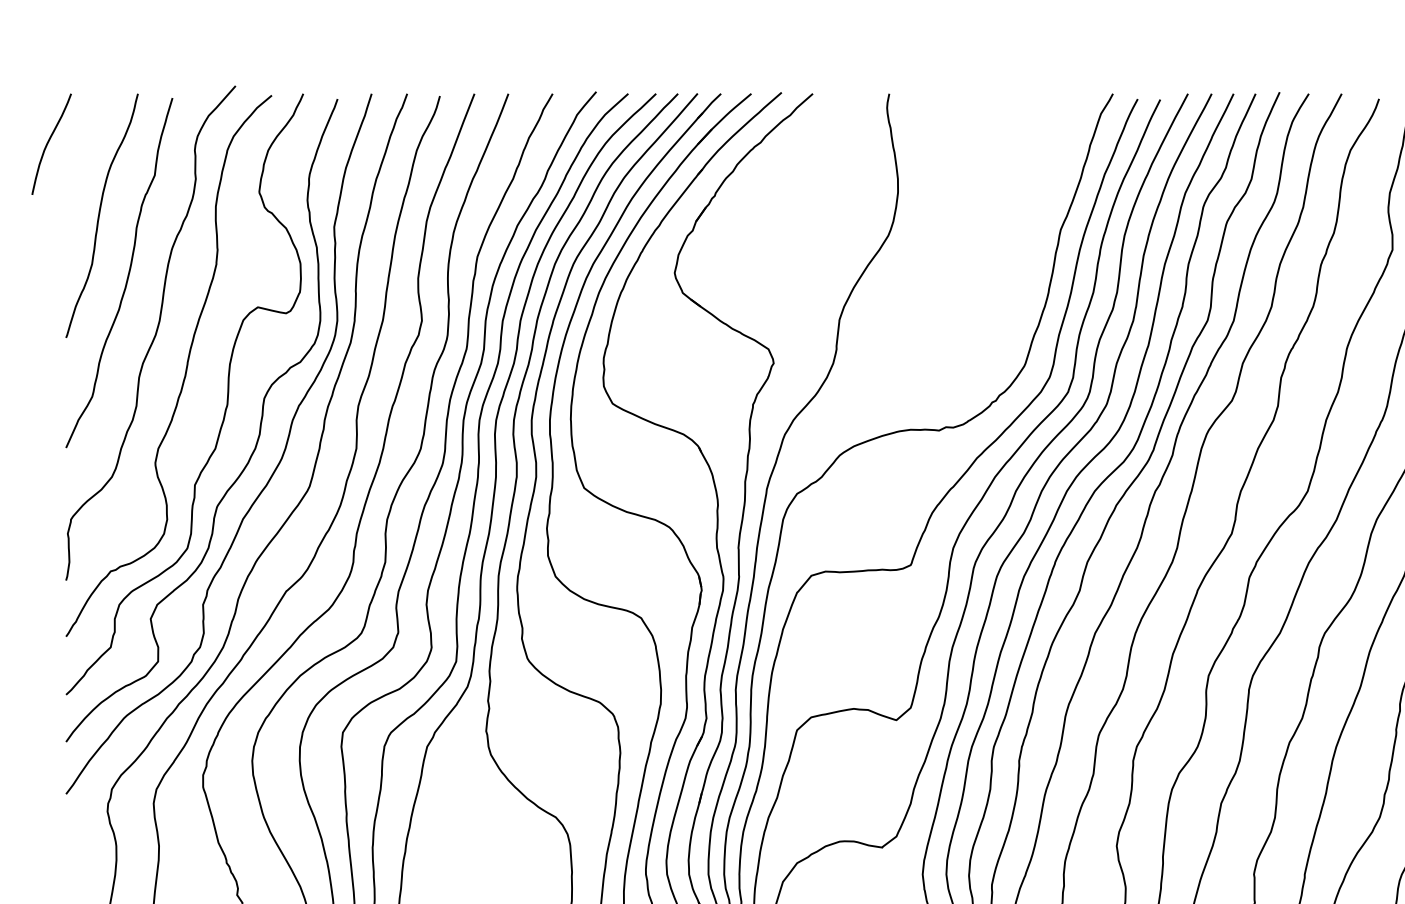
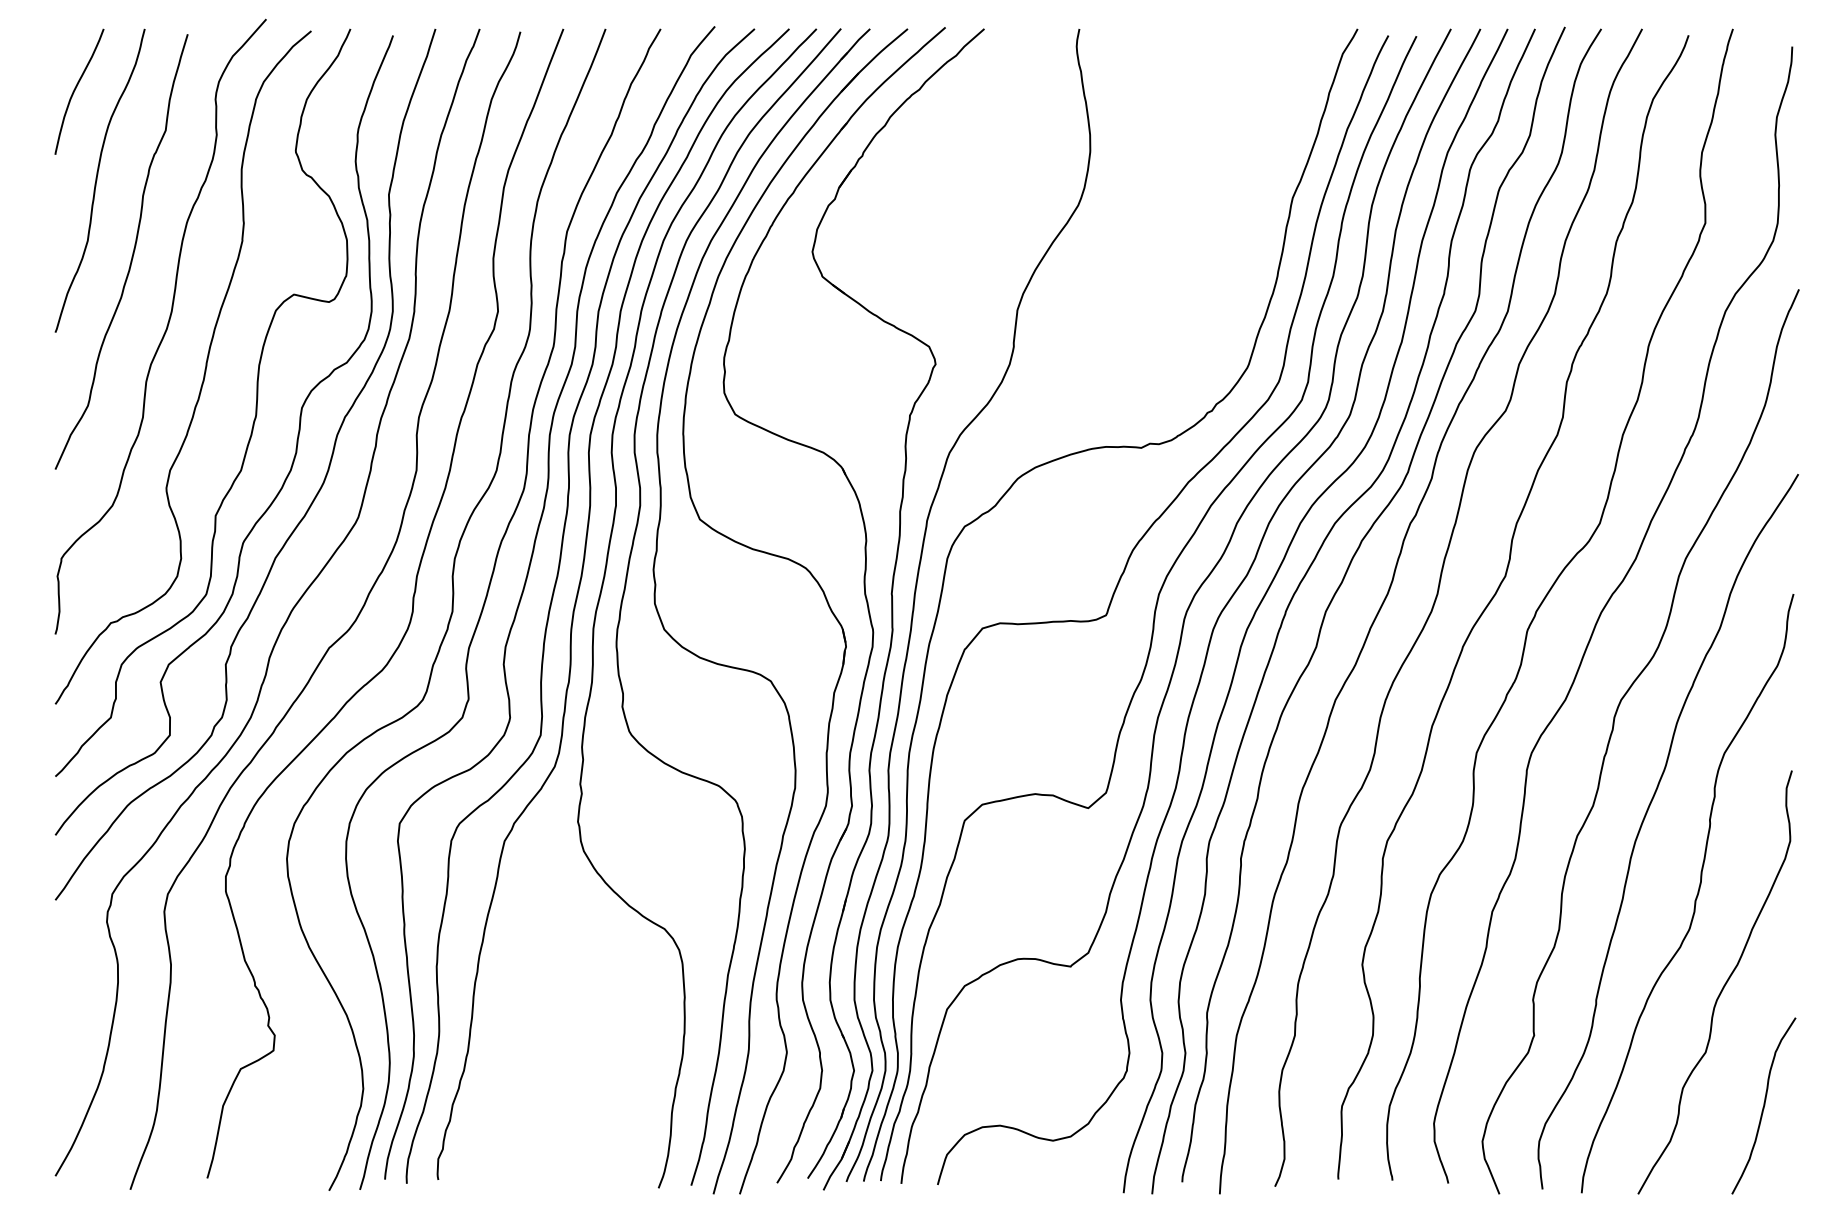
curve: (48, 143) -> (75, 90), moved

